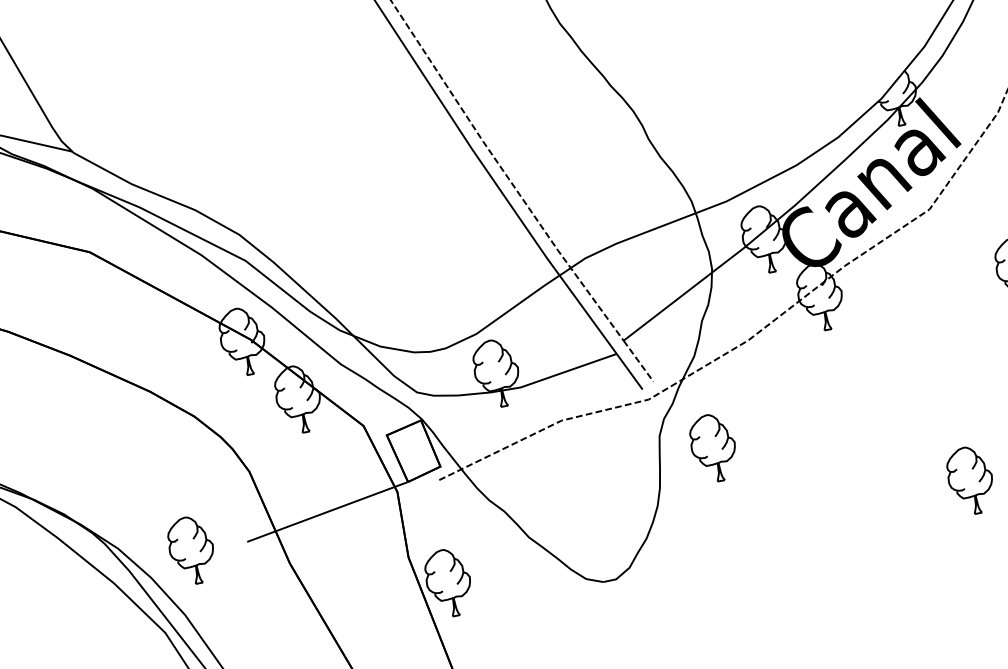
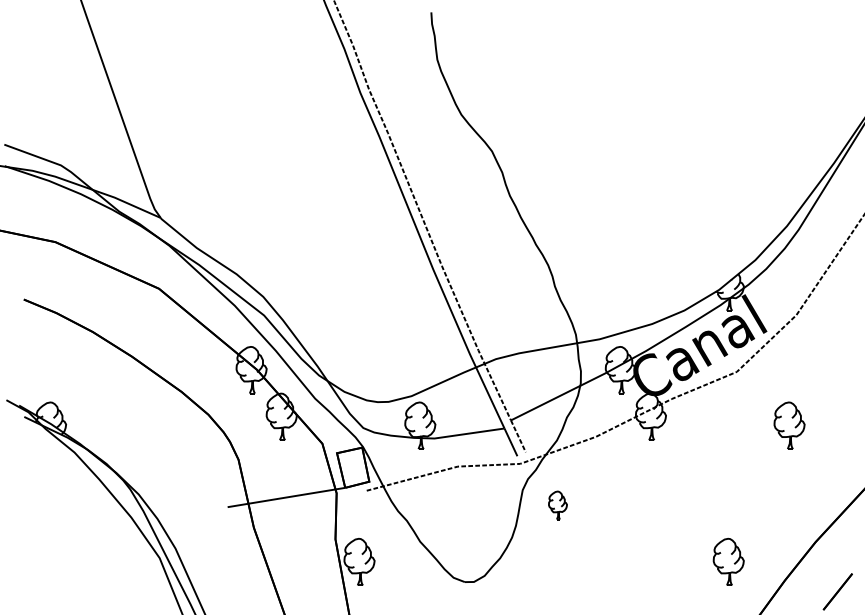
part: (712, 448) -> (557, 505), size x0.6
part: (191, 550) -> (188, 505), removed

